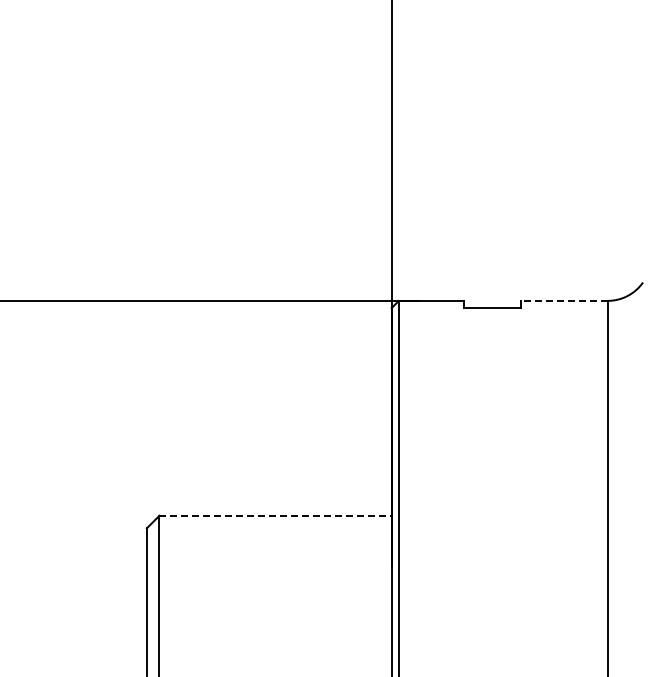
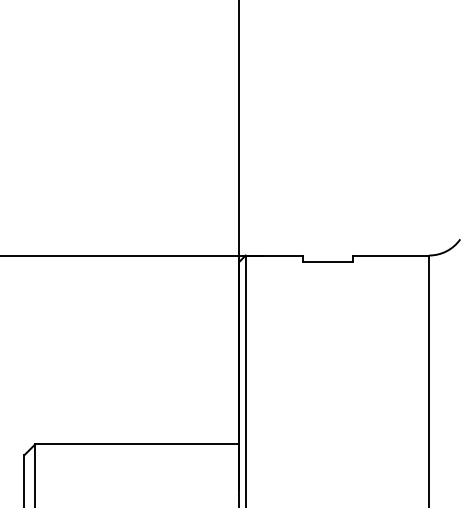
line: (563, 300) -> (390, 255), dashed -> solid
line: (276, 515) -> (138, 444), dashed -> solid

